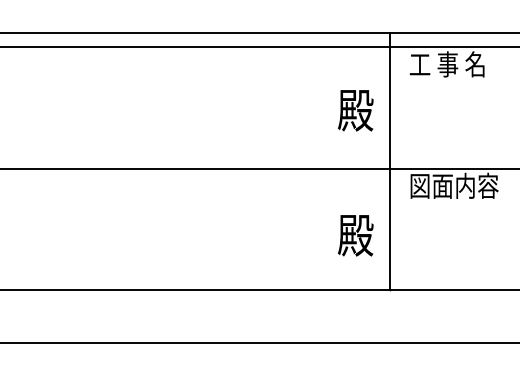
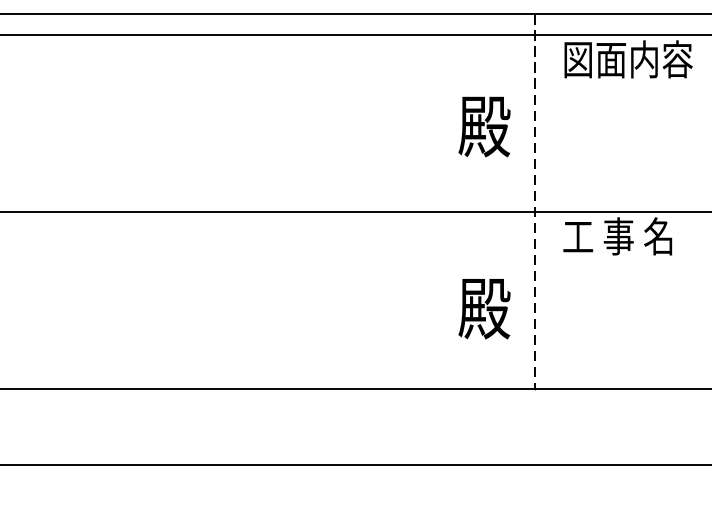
text: (453, 64) -> (626, 59), 工 事 名 -> 図面内容
line: (390, 162) -> (535, 202), solid -> dashed
text: (453, 185) -> (626, 235), 図面内容 -> 工 事 名

